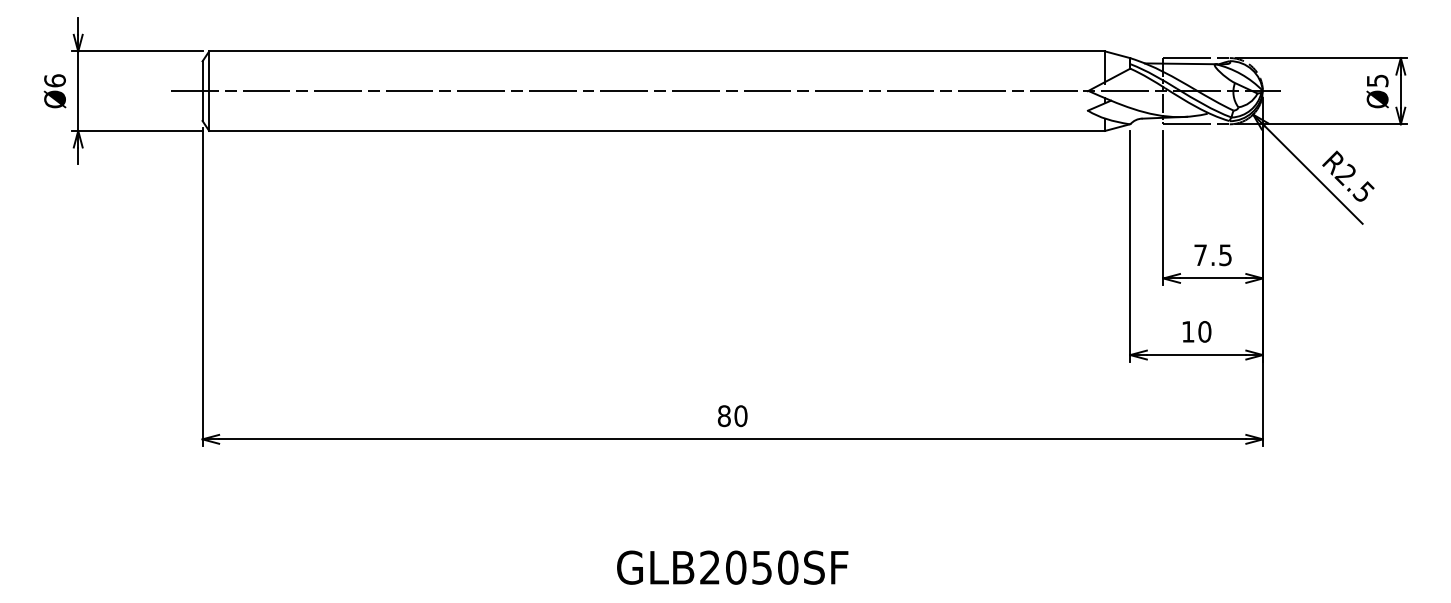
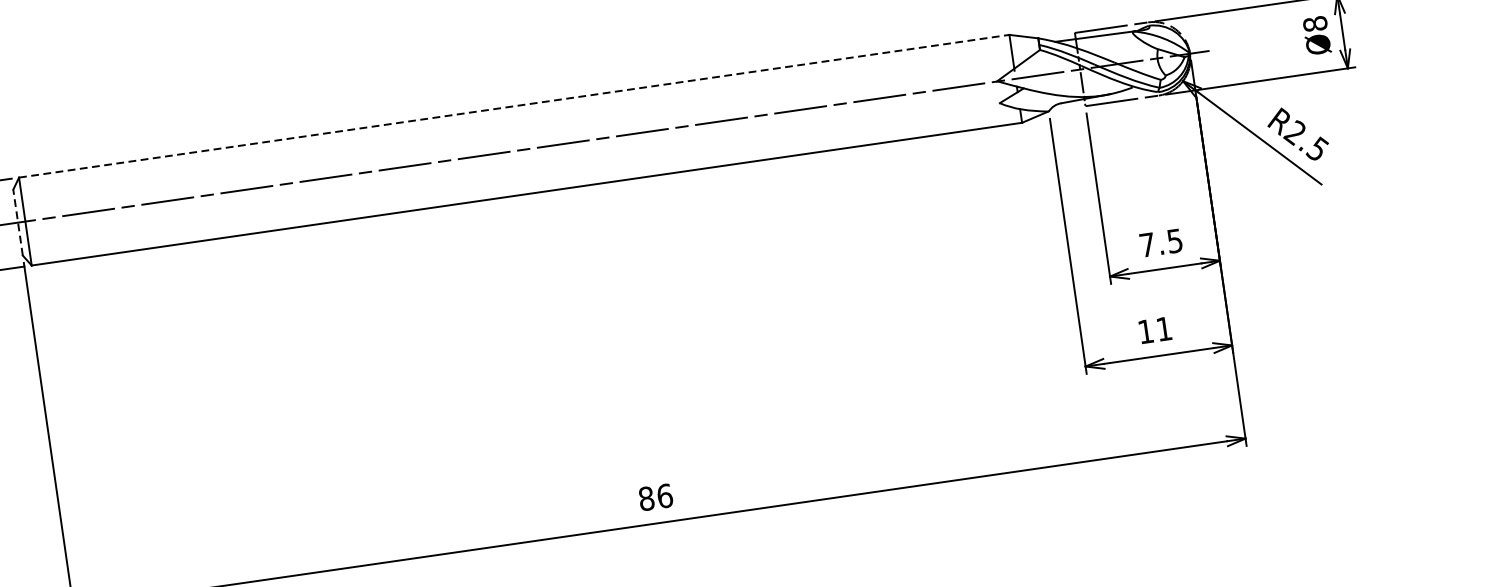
line: (657, 51) -> (514, 106), solid -> dashed
text: (1377, 80) -> (1315, 23), Ø5 -> Ø8
line: (202, 91) -> (18, 222), solid -> dashed
text: (1204, 331) -> (1163, 328), 10 -> 11
text: (740, 415) -> (664, 495), 80 -> 86

